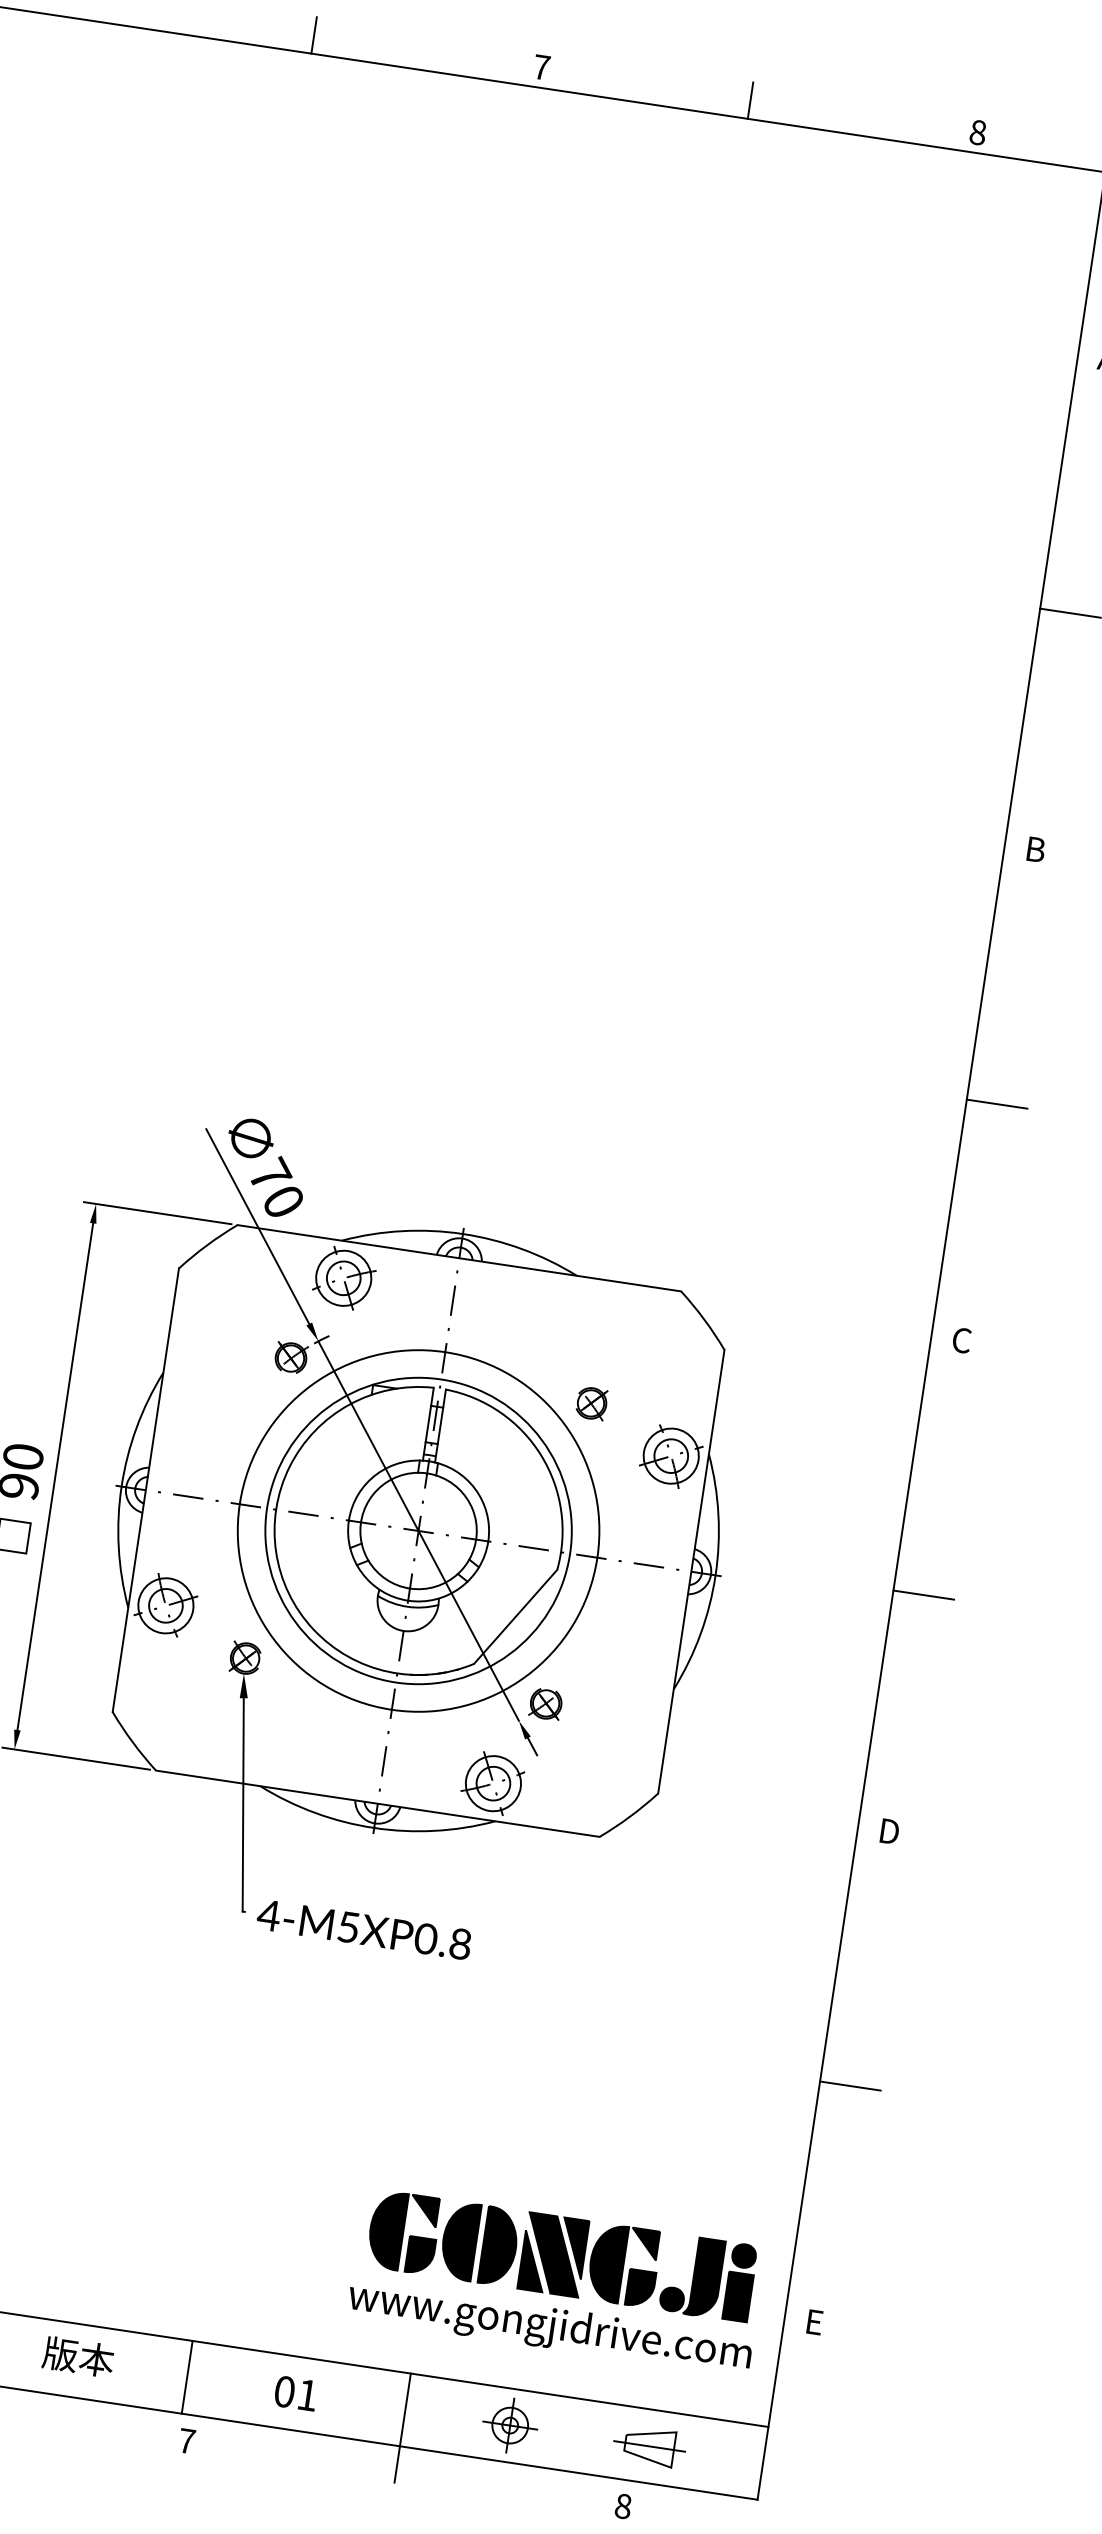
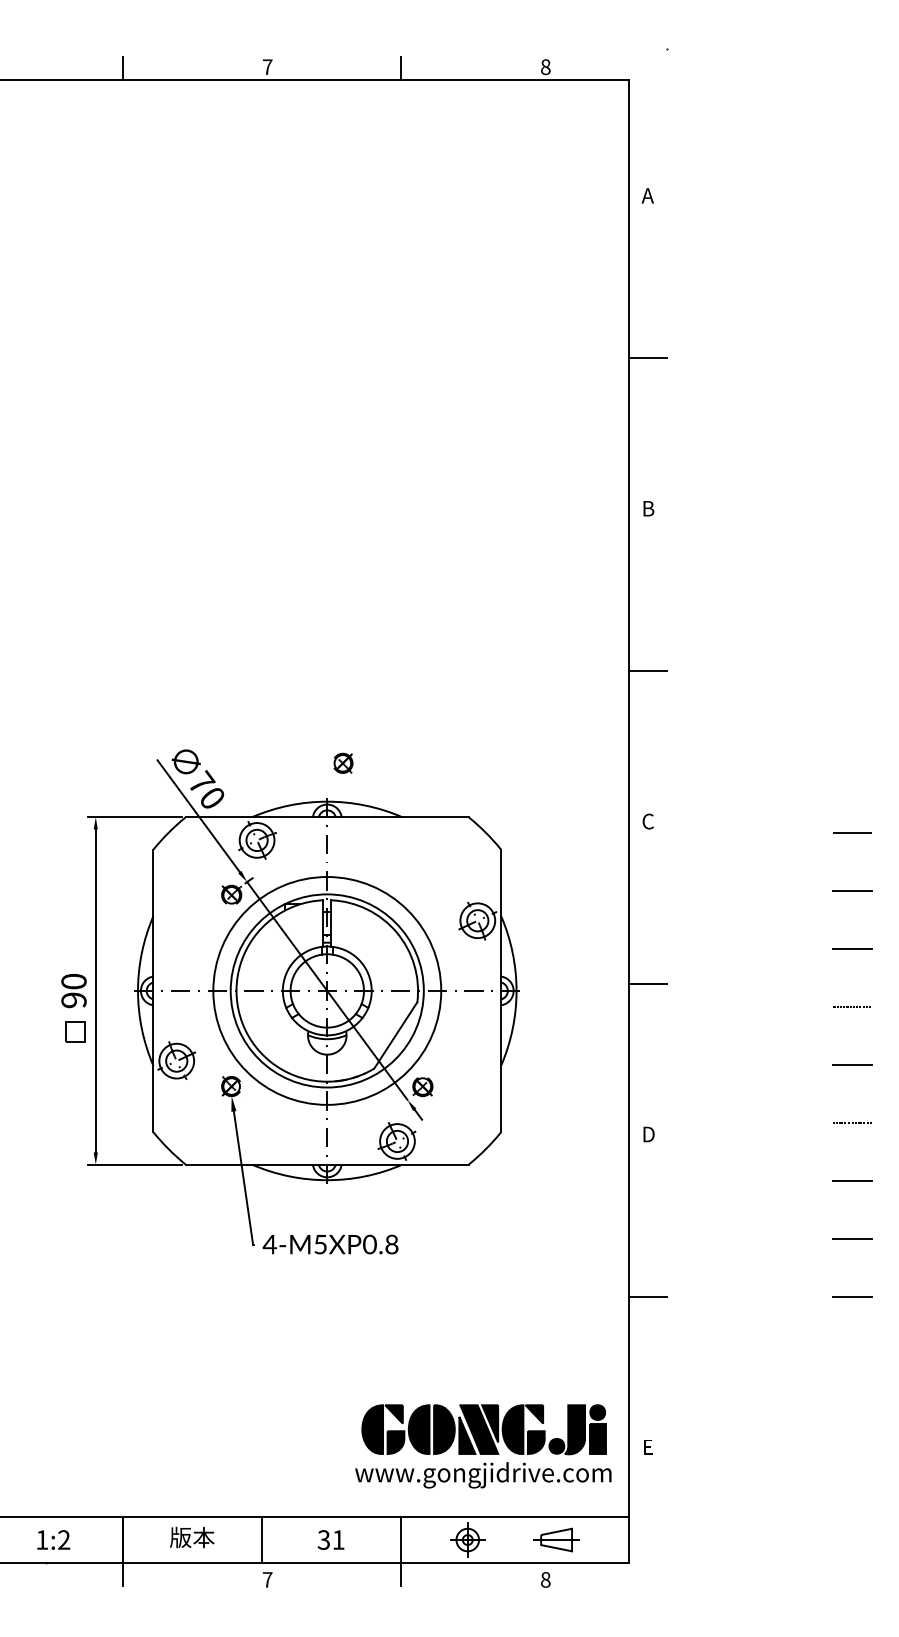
part: (592, 1402) -> (343, 762), moved
text: (284, 2390) -> (323, 1539), 01 -> 31

